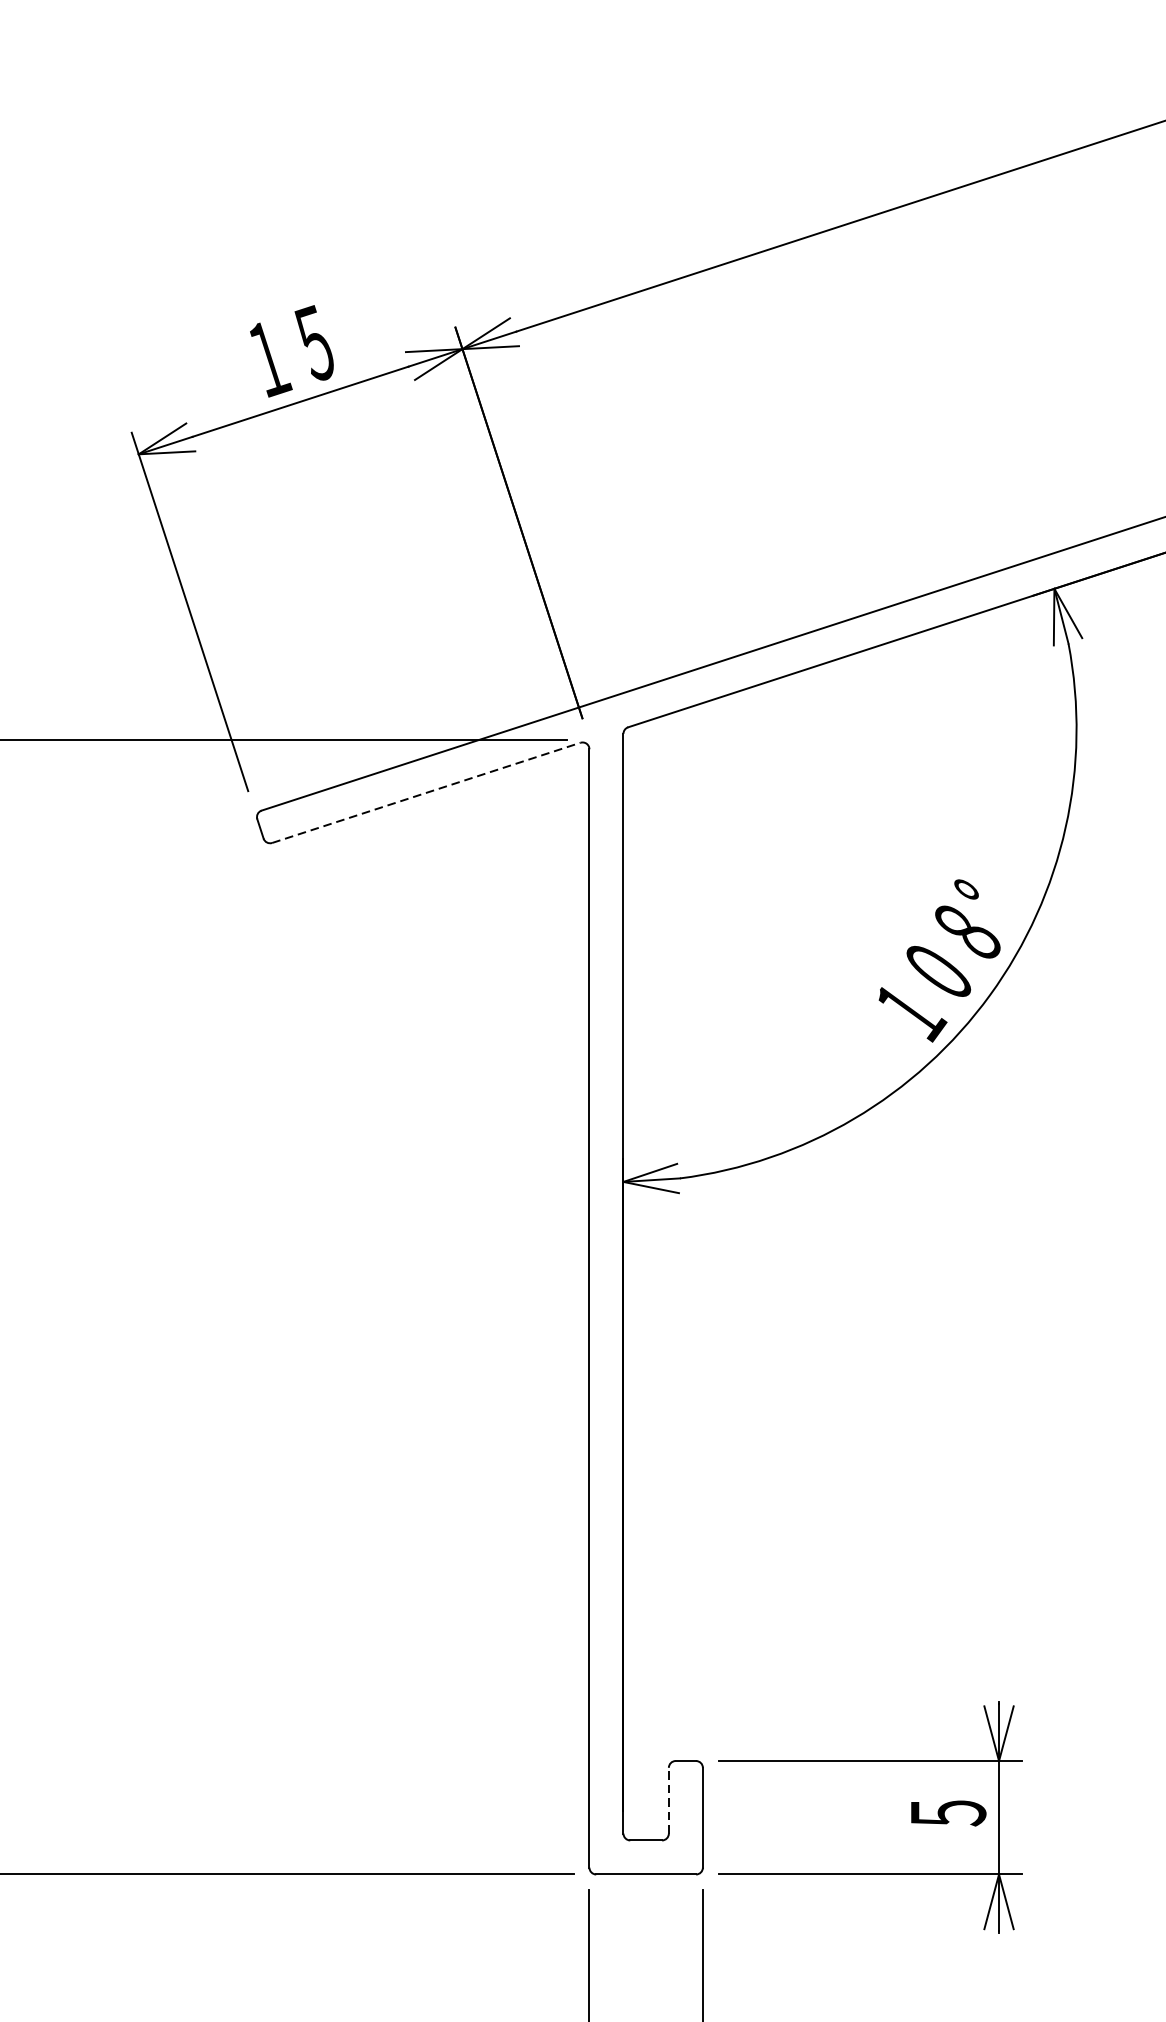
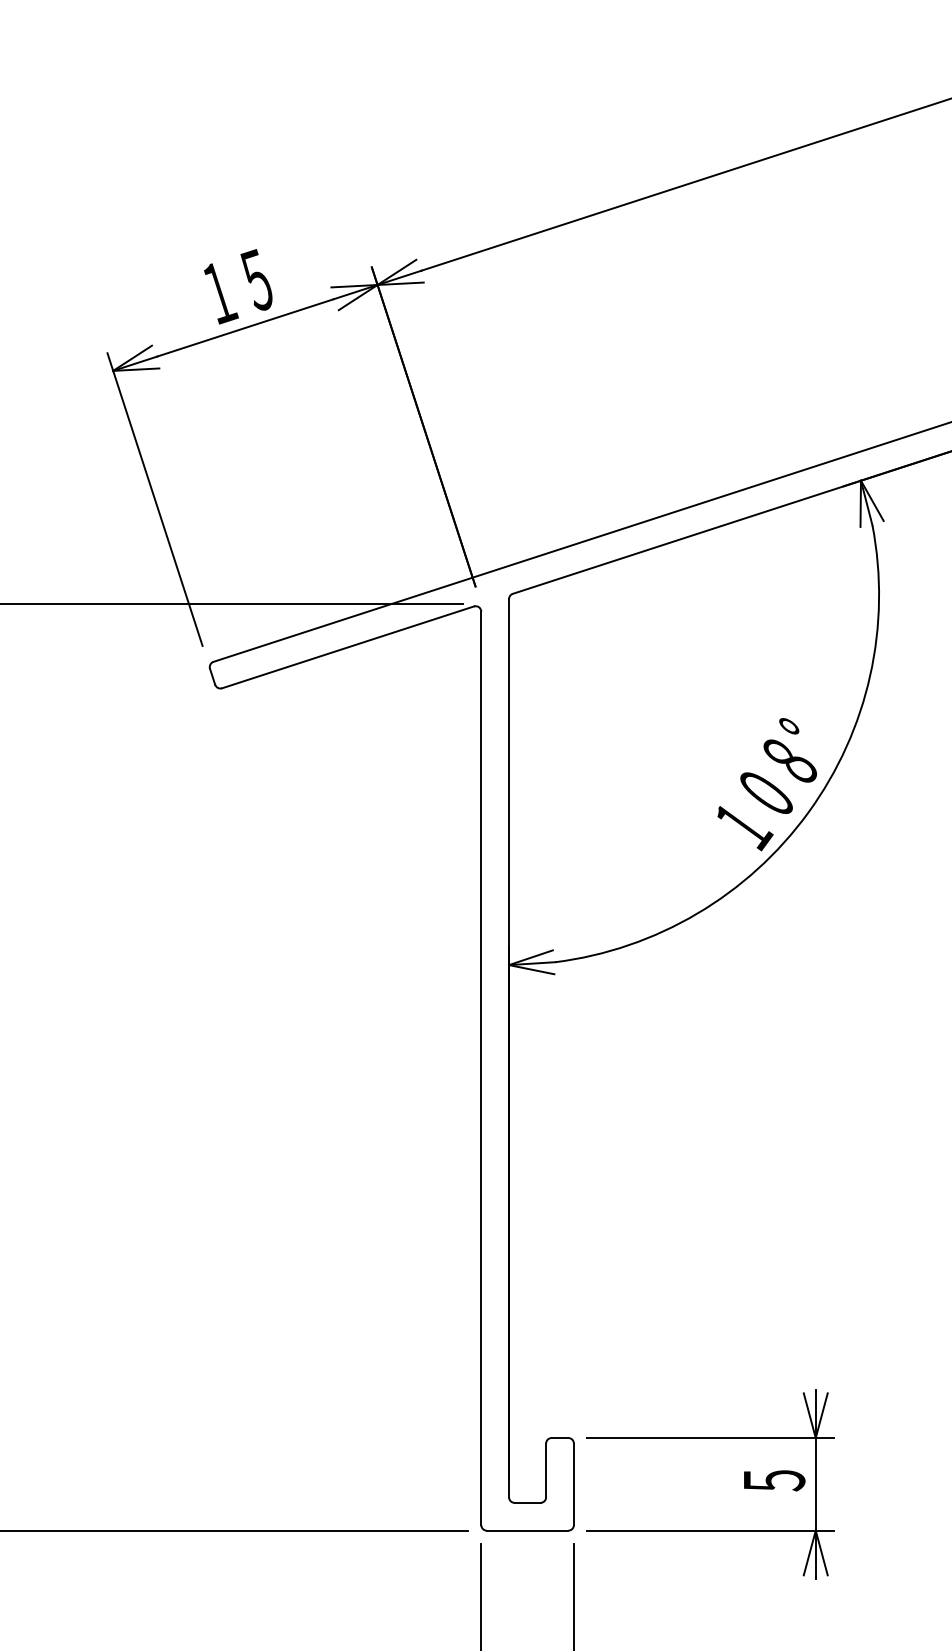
line: (426, 793) -> (348, 647), dashed -> solid
line: (669, 1800) -> (546, 1470), dashed -> solid

